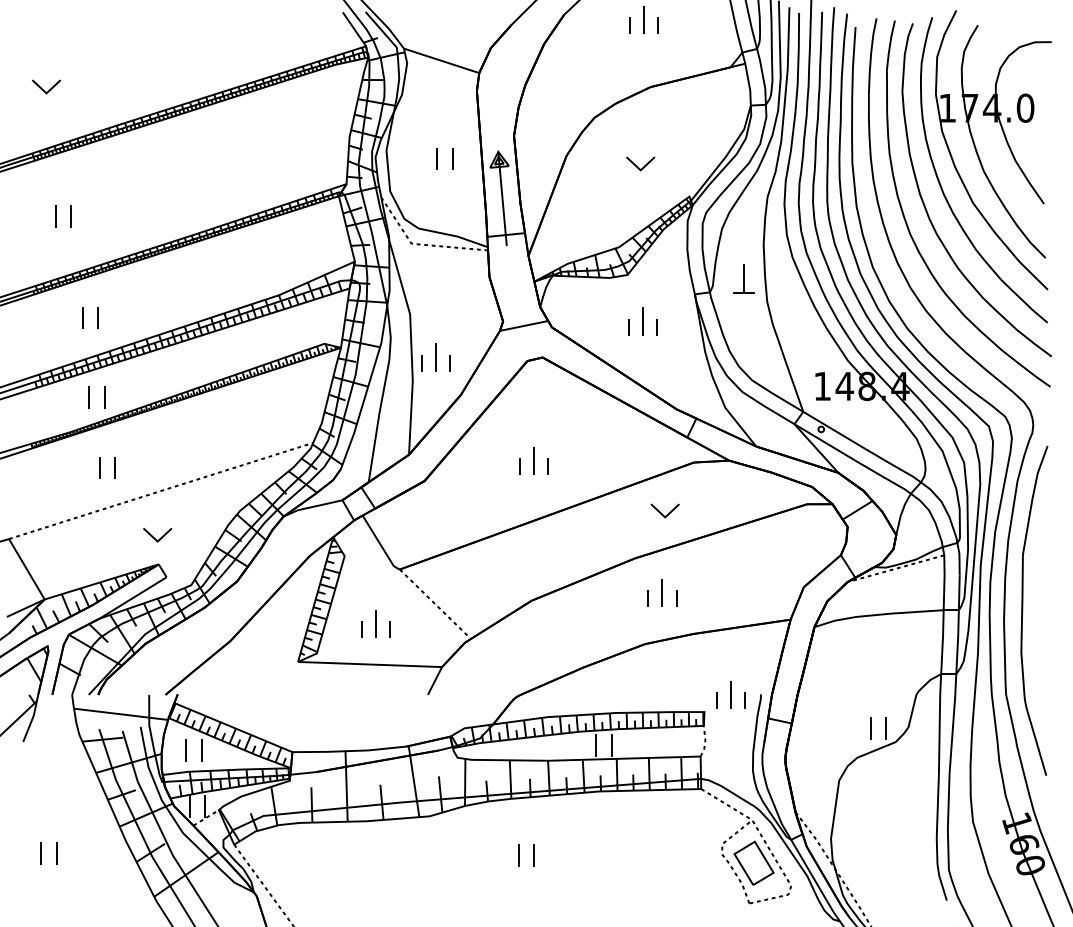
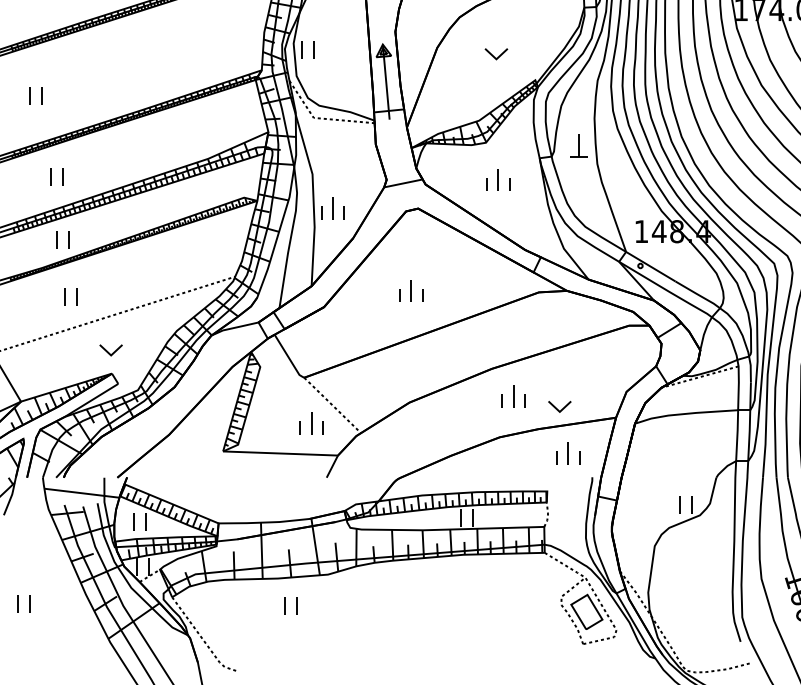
part: (437, 158) -> (302, 49), moved
part: (664, 510) -> (559, 406), moved
part: (375, 623) -> (311, 423), moved
part: (730, 694) -> (568, 453), moved
part: (519, 855) -> (285, 605), moved

